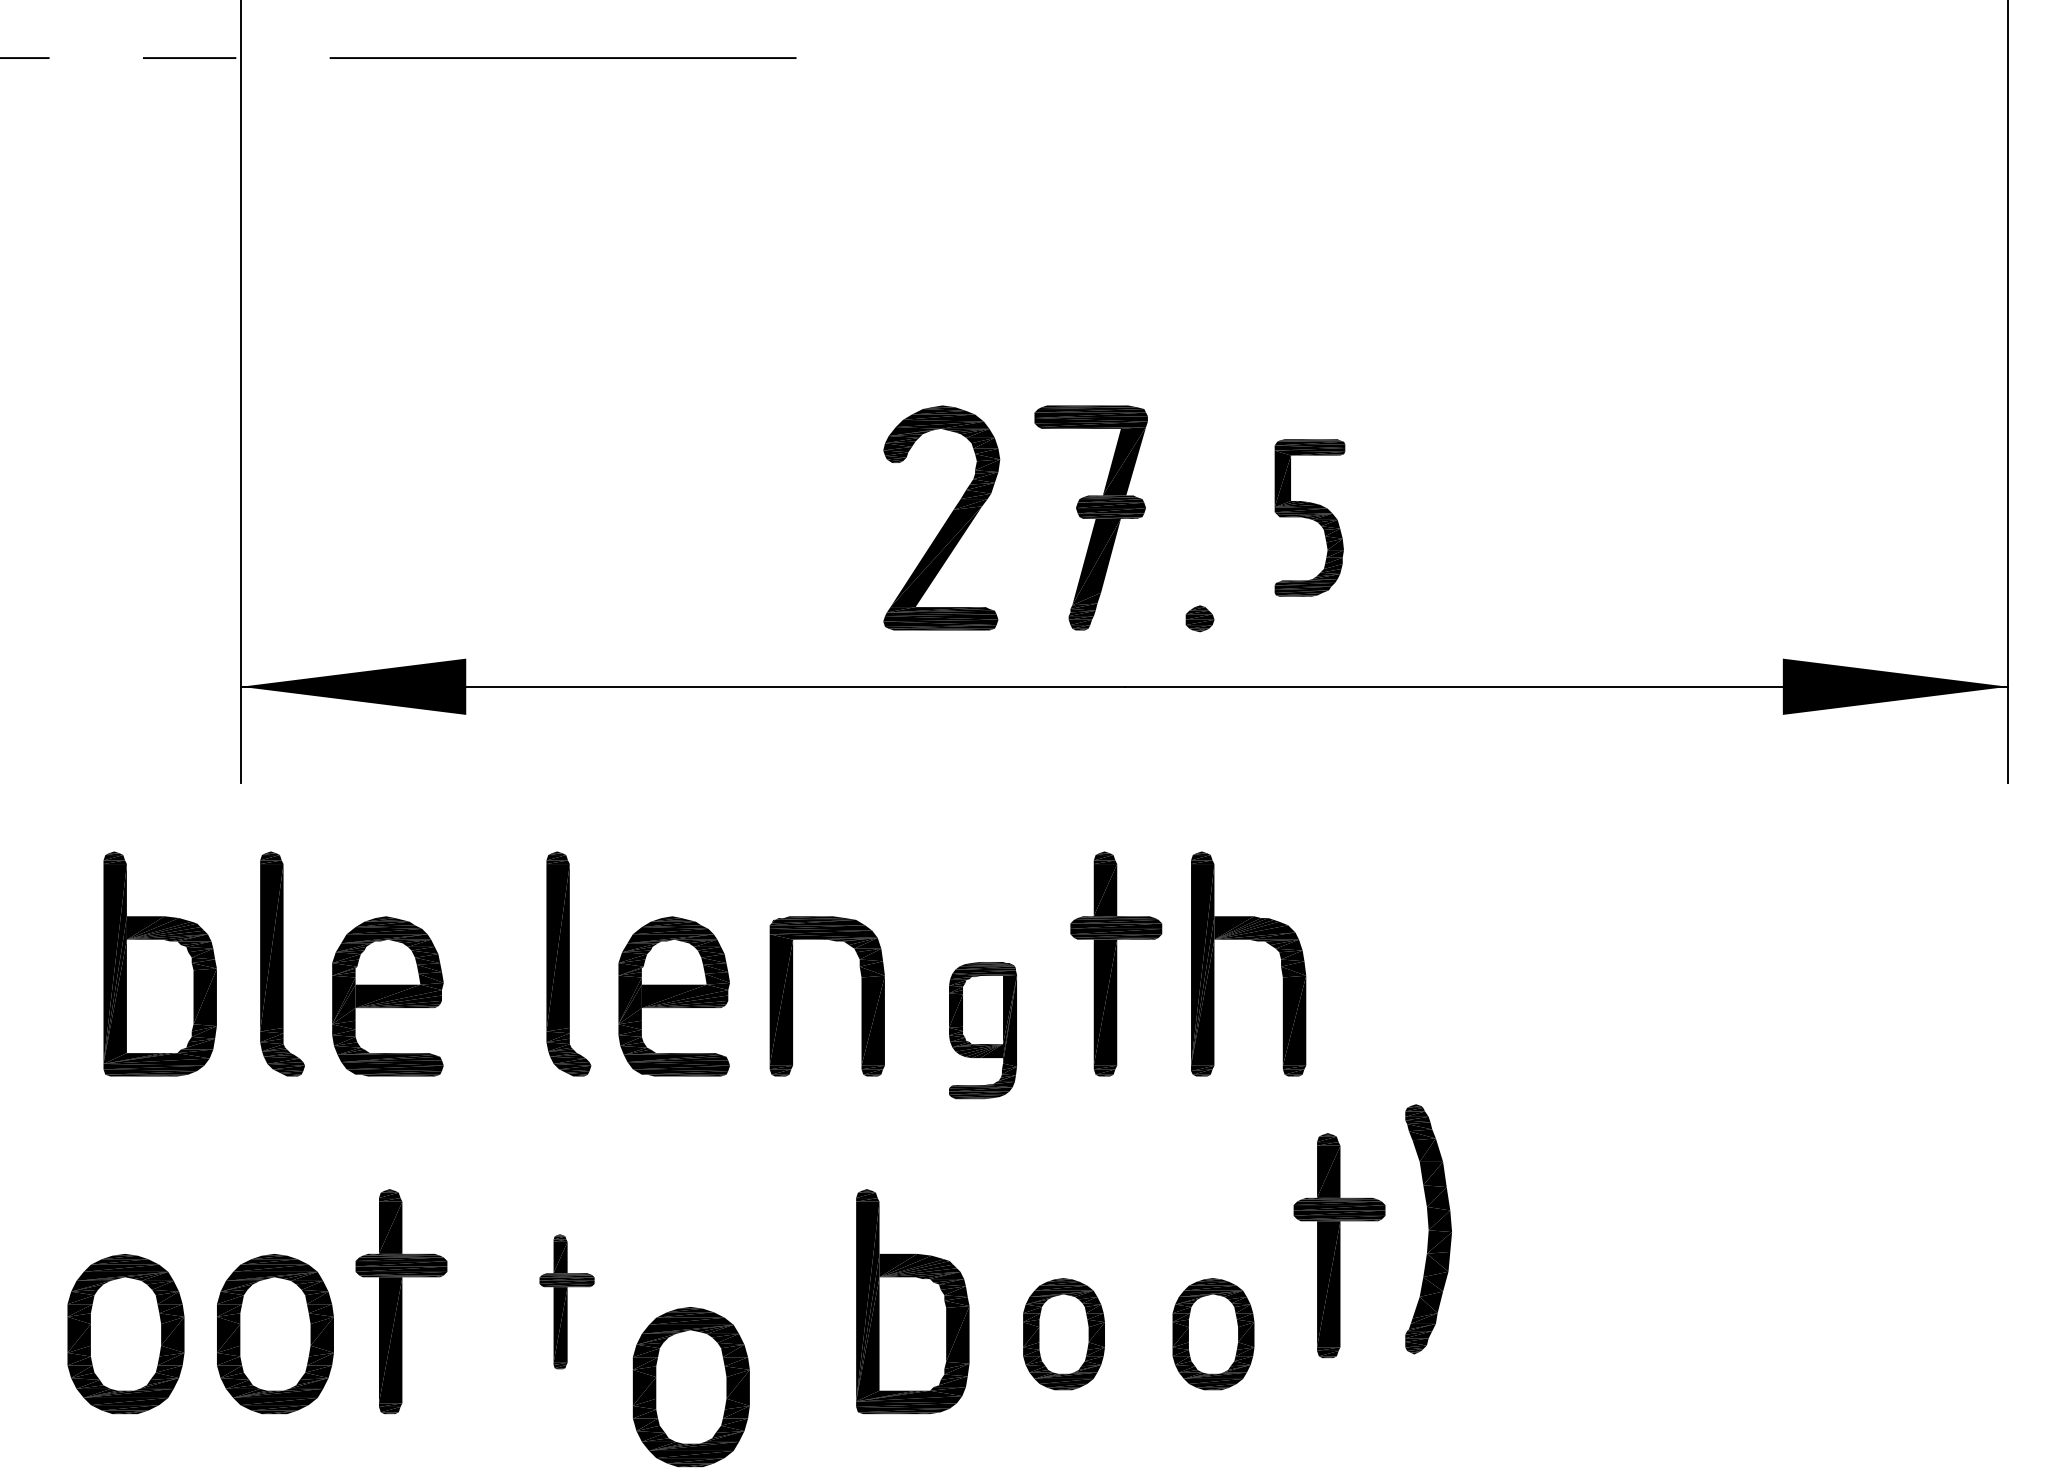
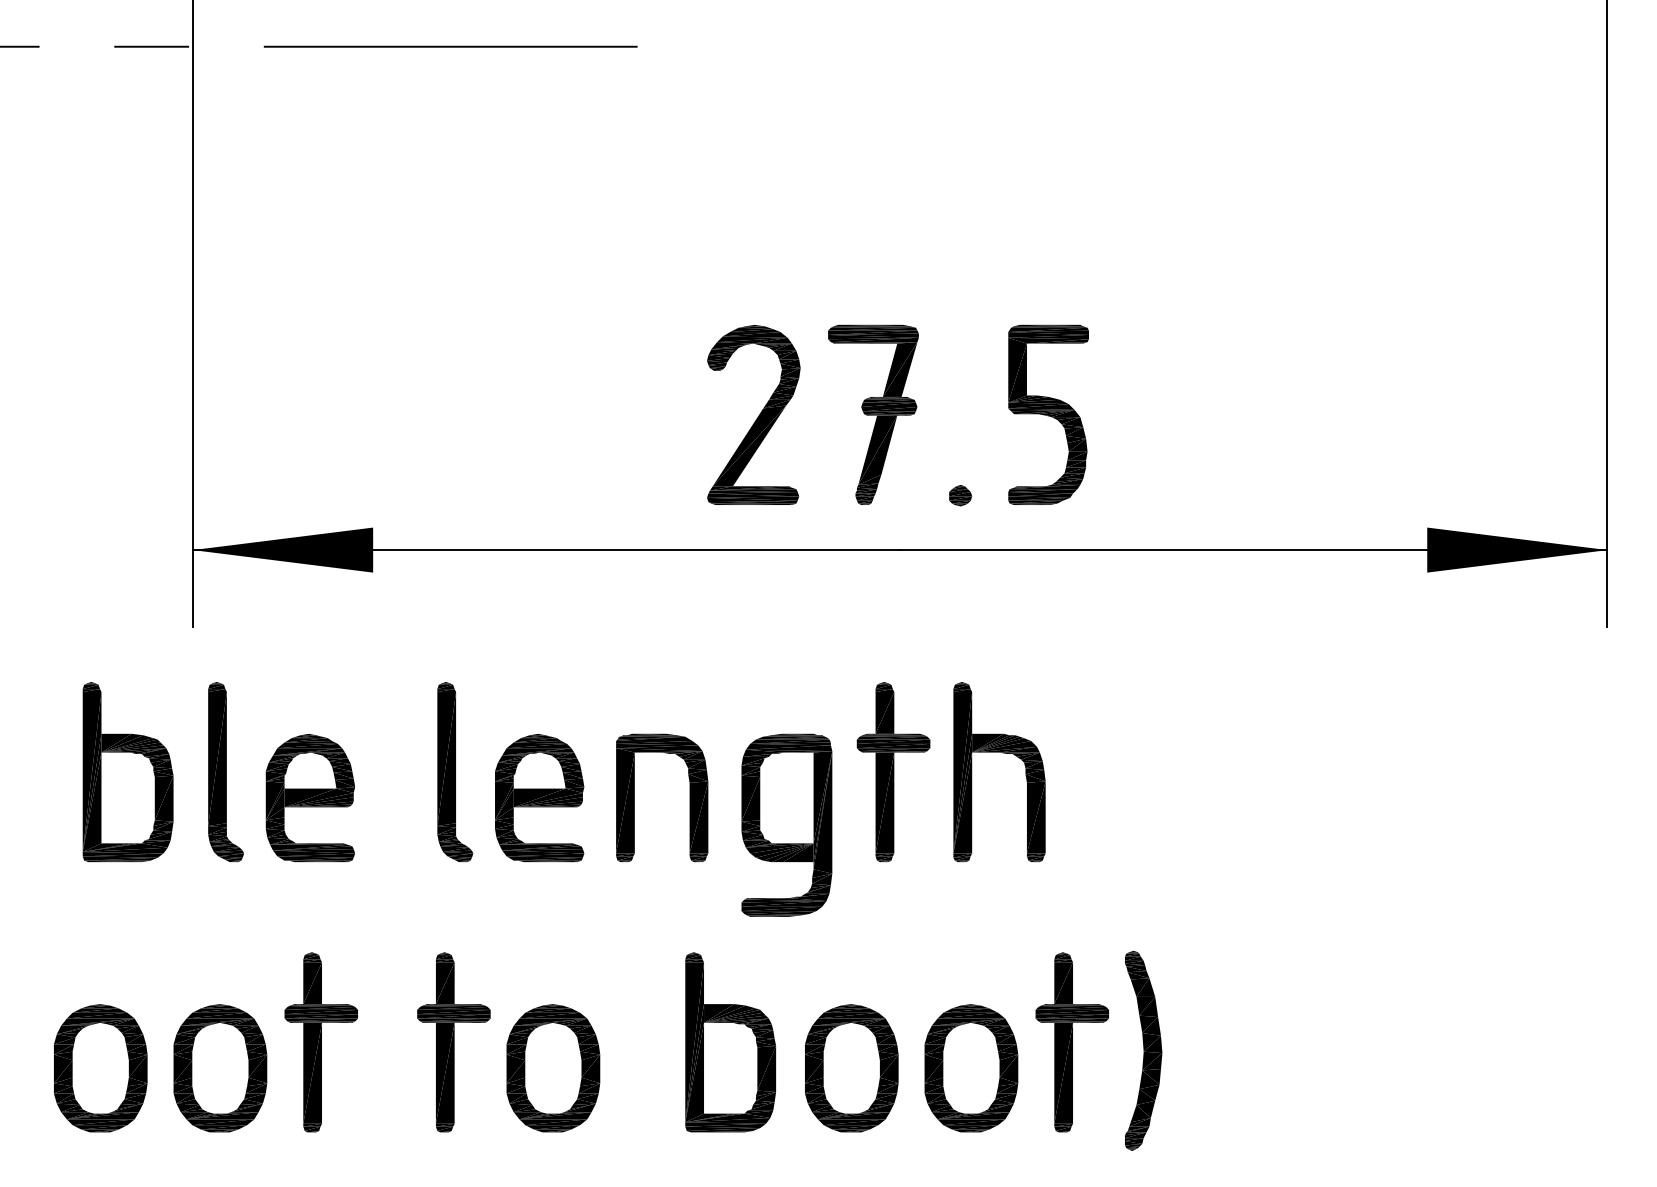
part: (1309, 517) -> (1048, 414), size x1.43
part: (982, 1030) -> (786, 825), size x1.67
part: (1428, 1229) -> (1143, 1051), moved
part: (1339, 1245) -> (1072, 1042), moved
part: (566, 1301) -> (453, 1042), size x1.67
part: (1063, 1334) -> (851, 1068), size x1.43
part: (1213, 1334) -> (971, 1068), size x1.43
part: (690, 1387) -> (552, 1068), moved

